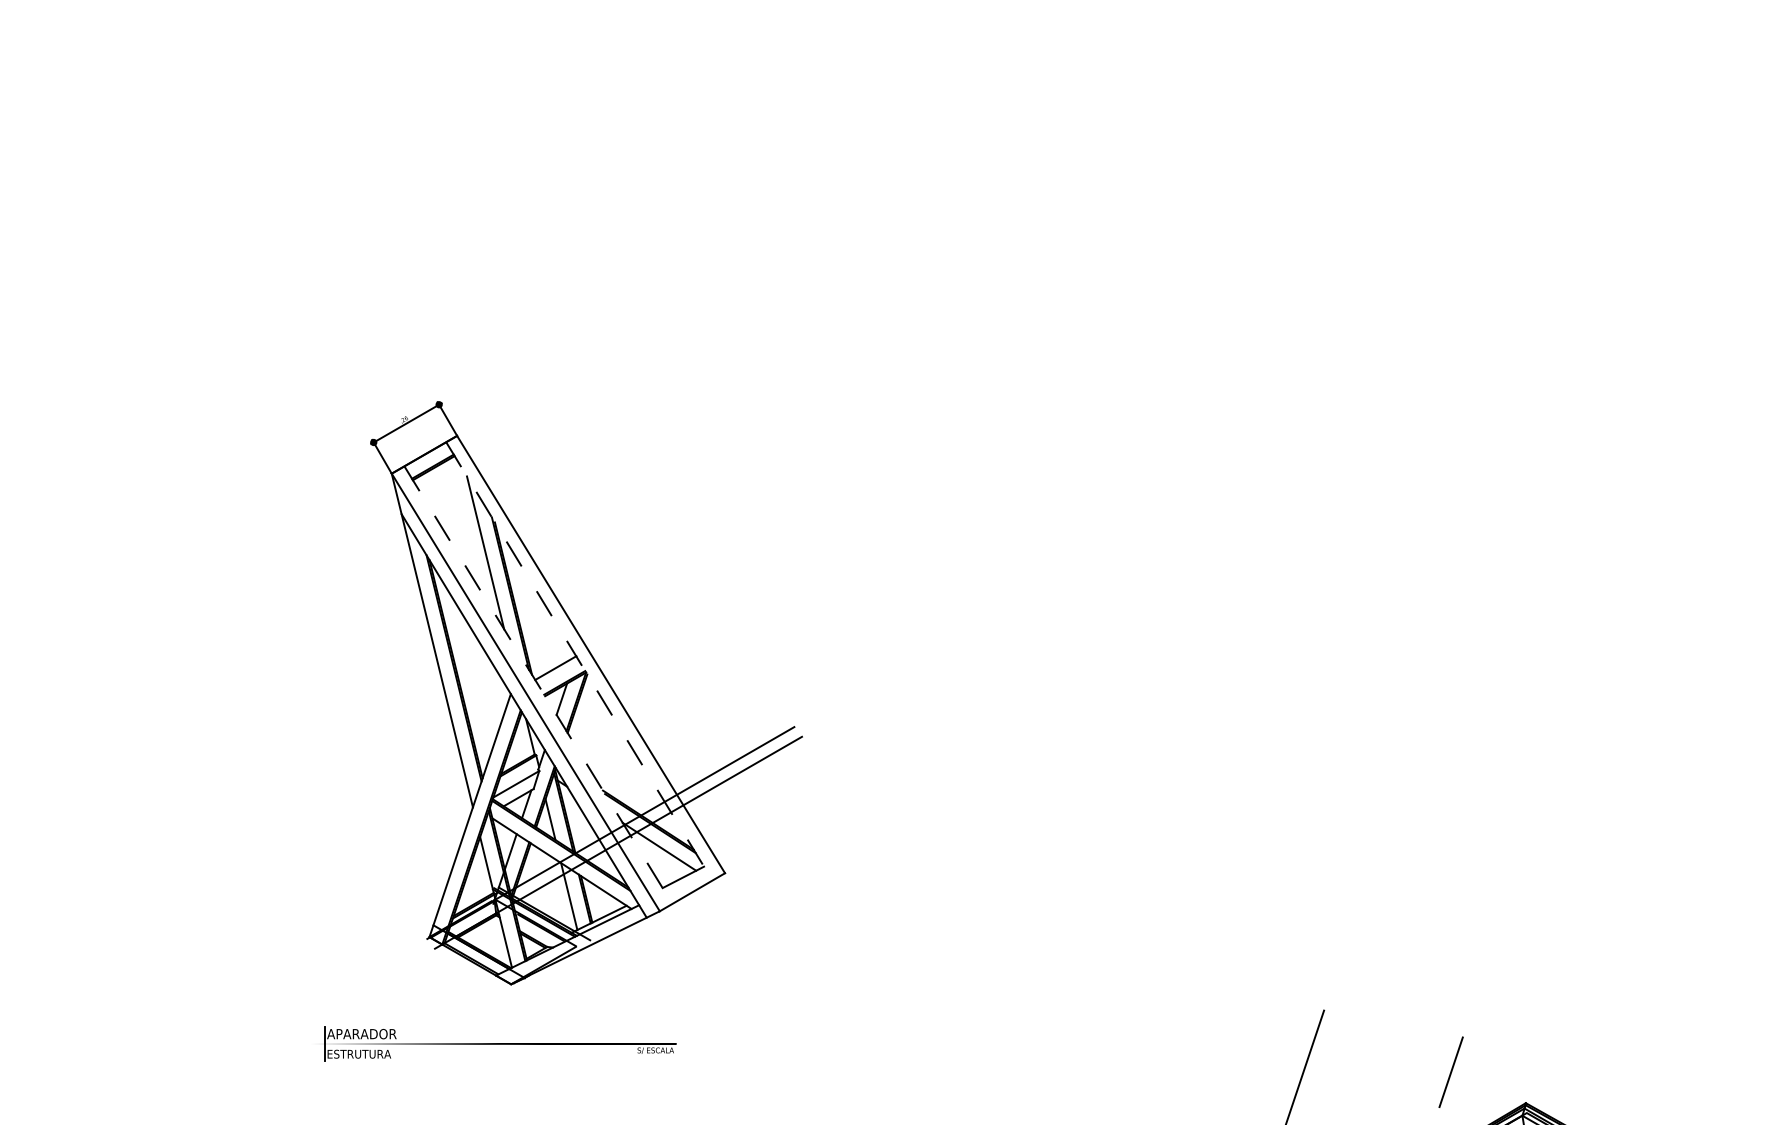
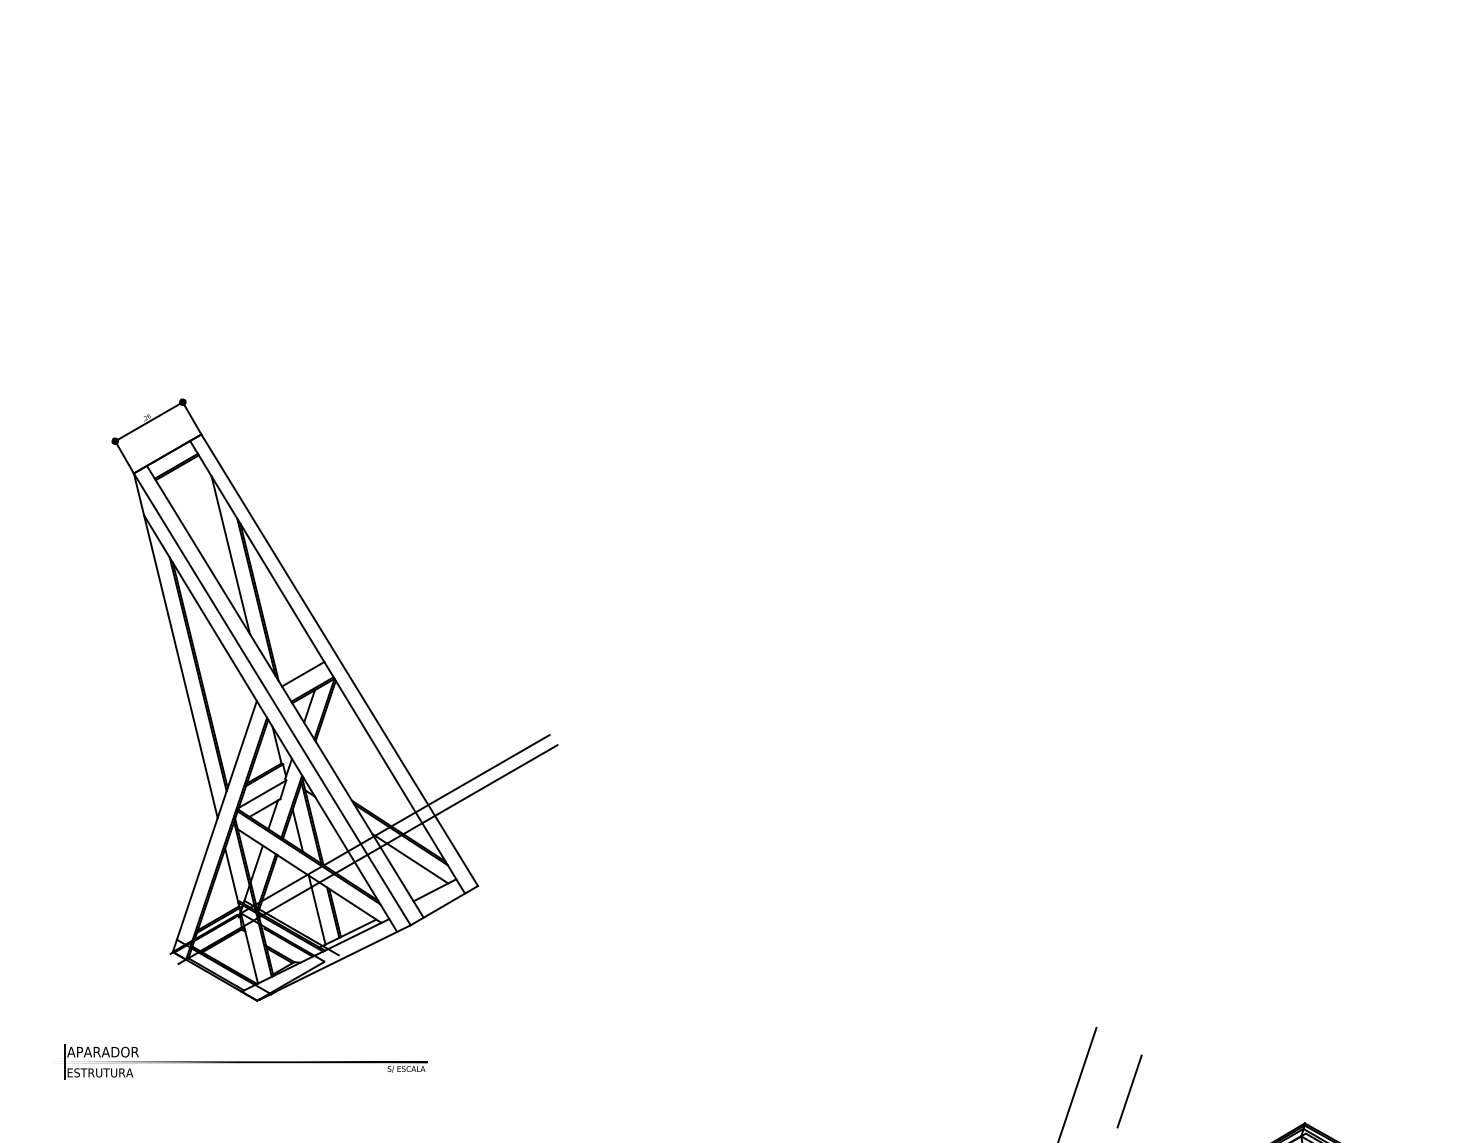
line: (579, 661) -> (327, 667), dashed -> solid
line: (538, 685) -> (285, 692), dashed -> solid
line: (1450, 1071) -> (1128, 1090), moved

